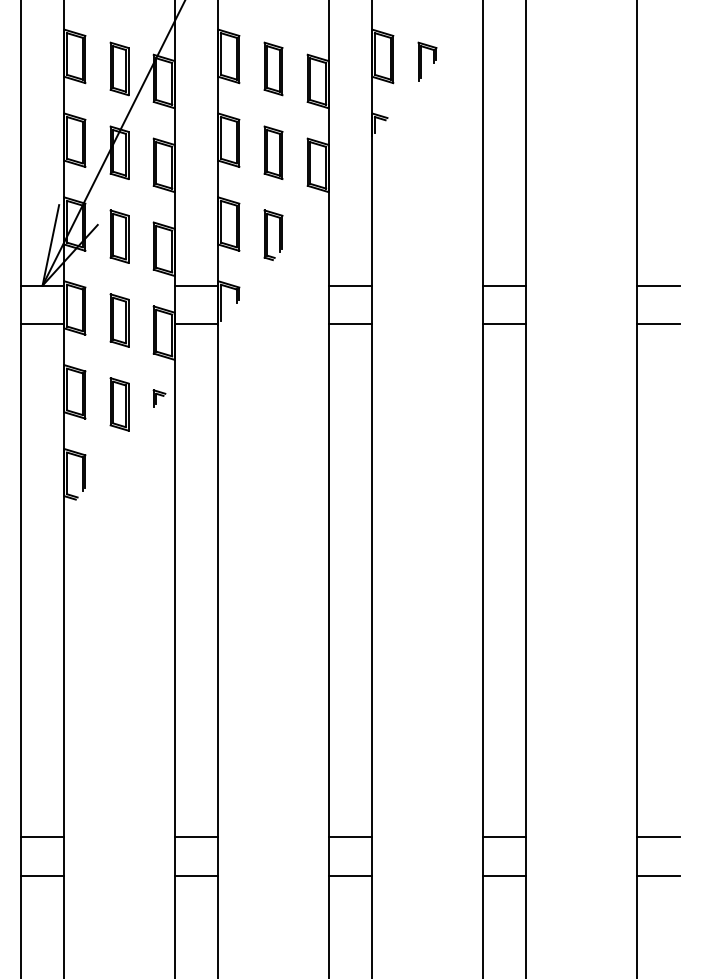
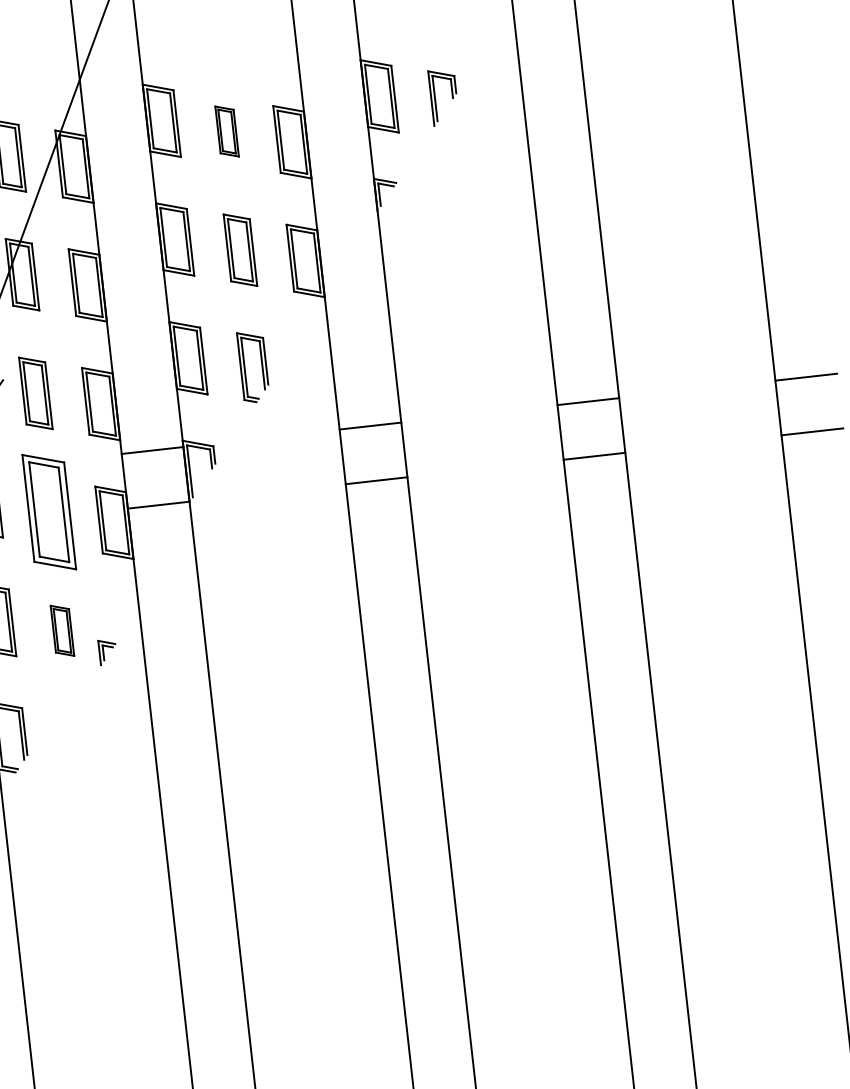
part: (273, 68) -> (227, 130), size x0.7
part: (119, 320) -> (49, 512), size x1.6
part: (159, 398) -> (107, 651), moved
part: (119, 404) -> (62, 630), size x0.7

